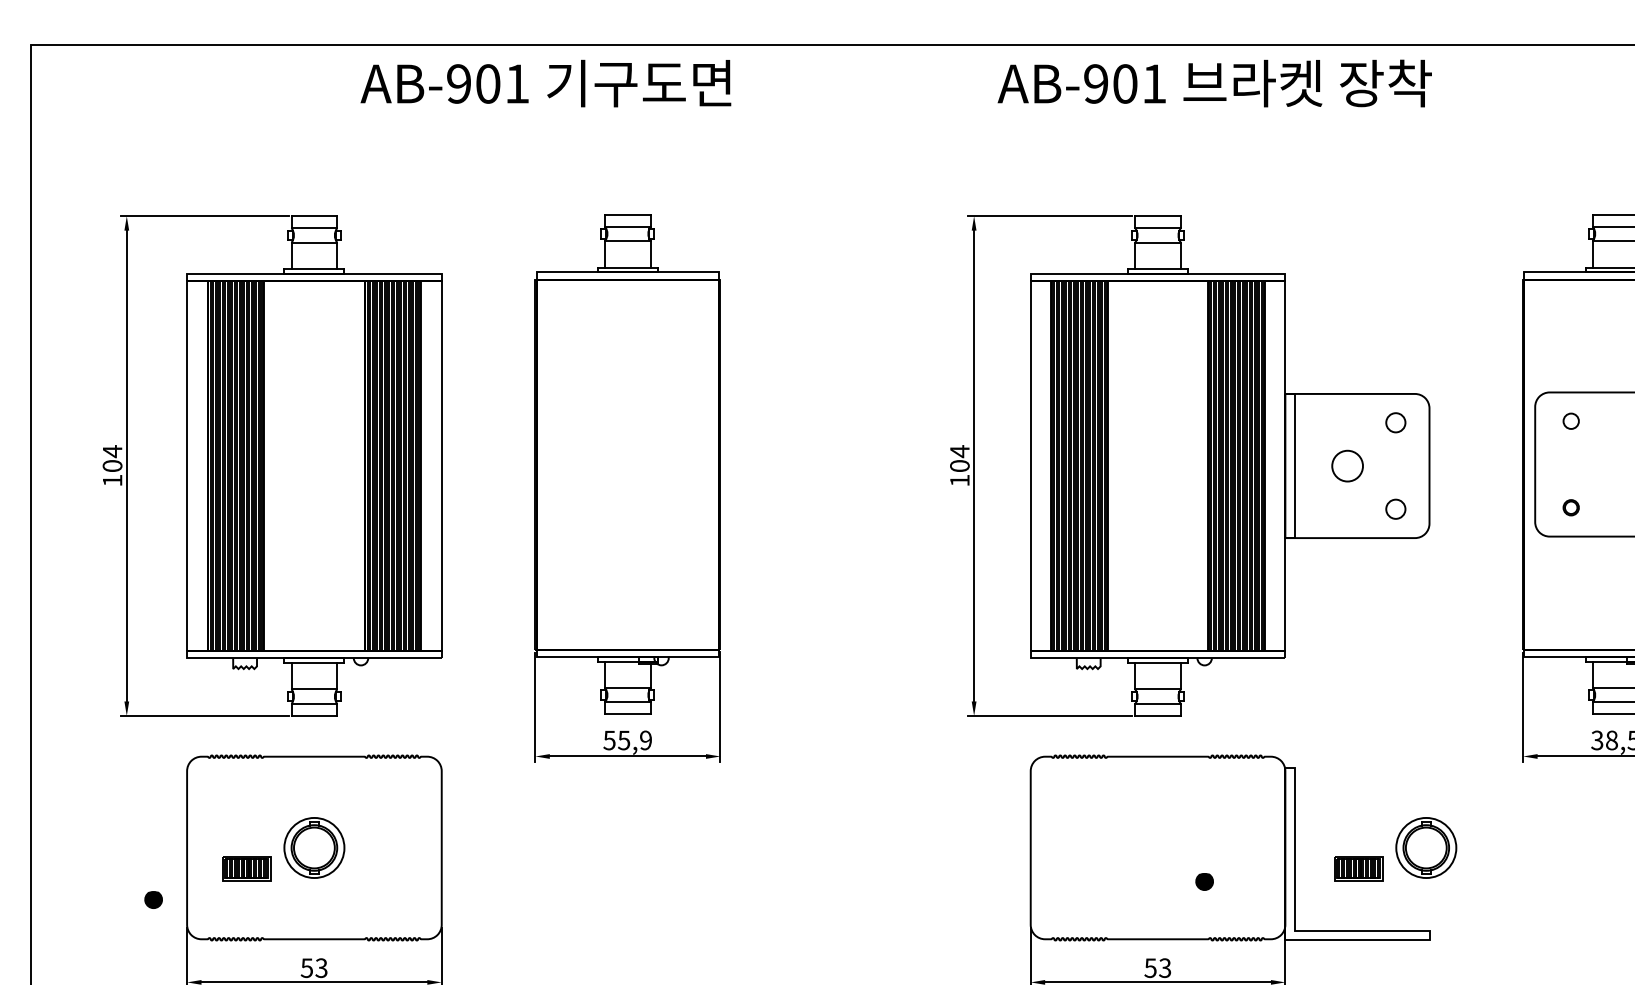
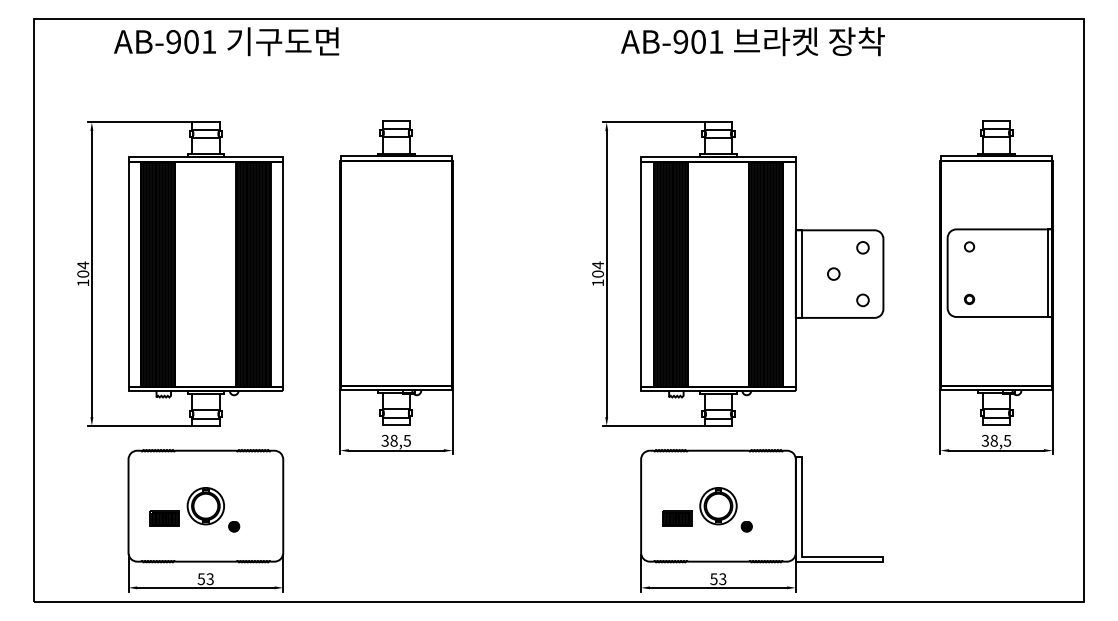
text: (545, 83) -> (226, 41), moved
circle: (1347, 465) -> (833, 273), size x0.62
text: (628, 739) -> (396, 440), 55,9 -> 38,5
part: (1395, 848) -> (699, 506), moved
part: (154, 899) -> (234, 526), moved

